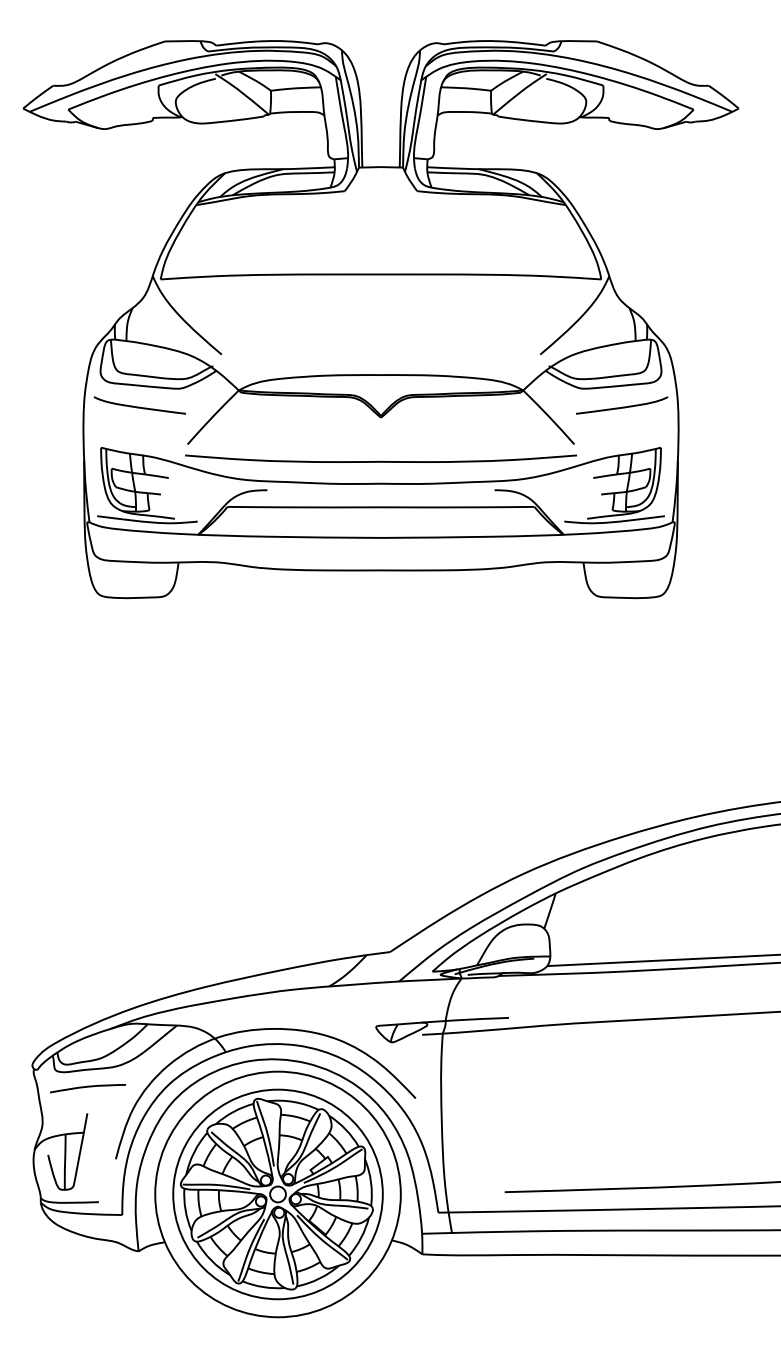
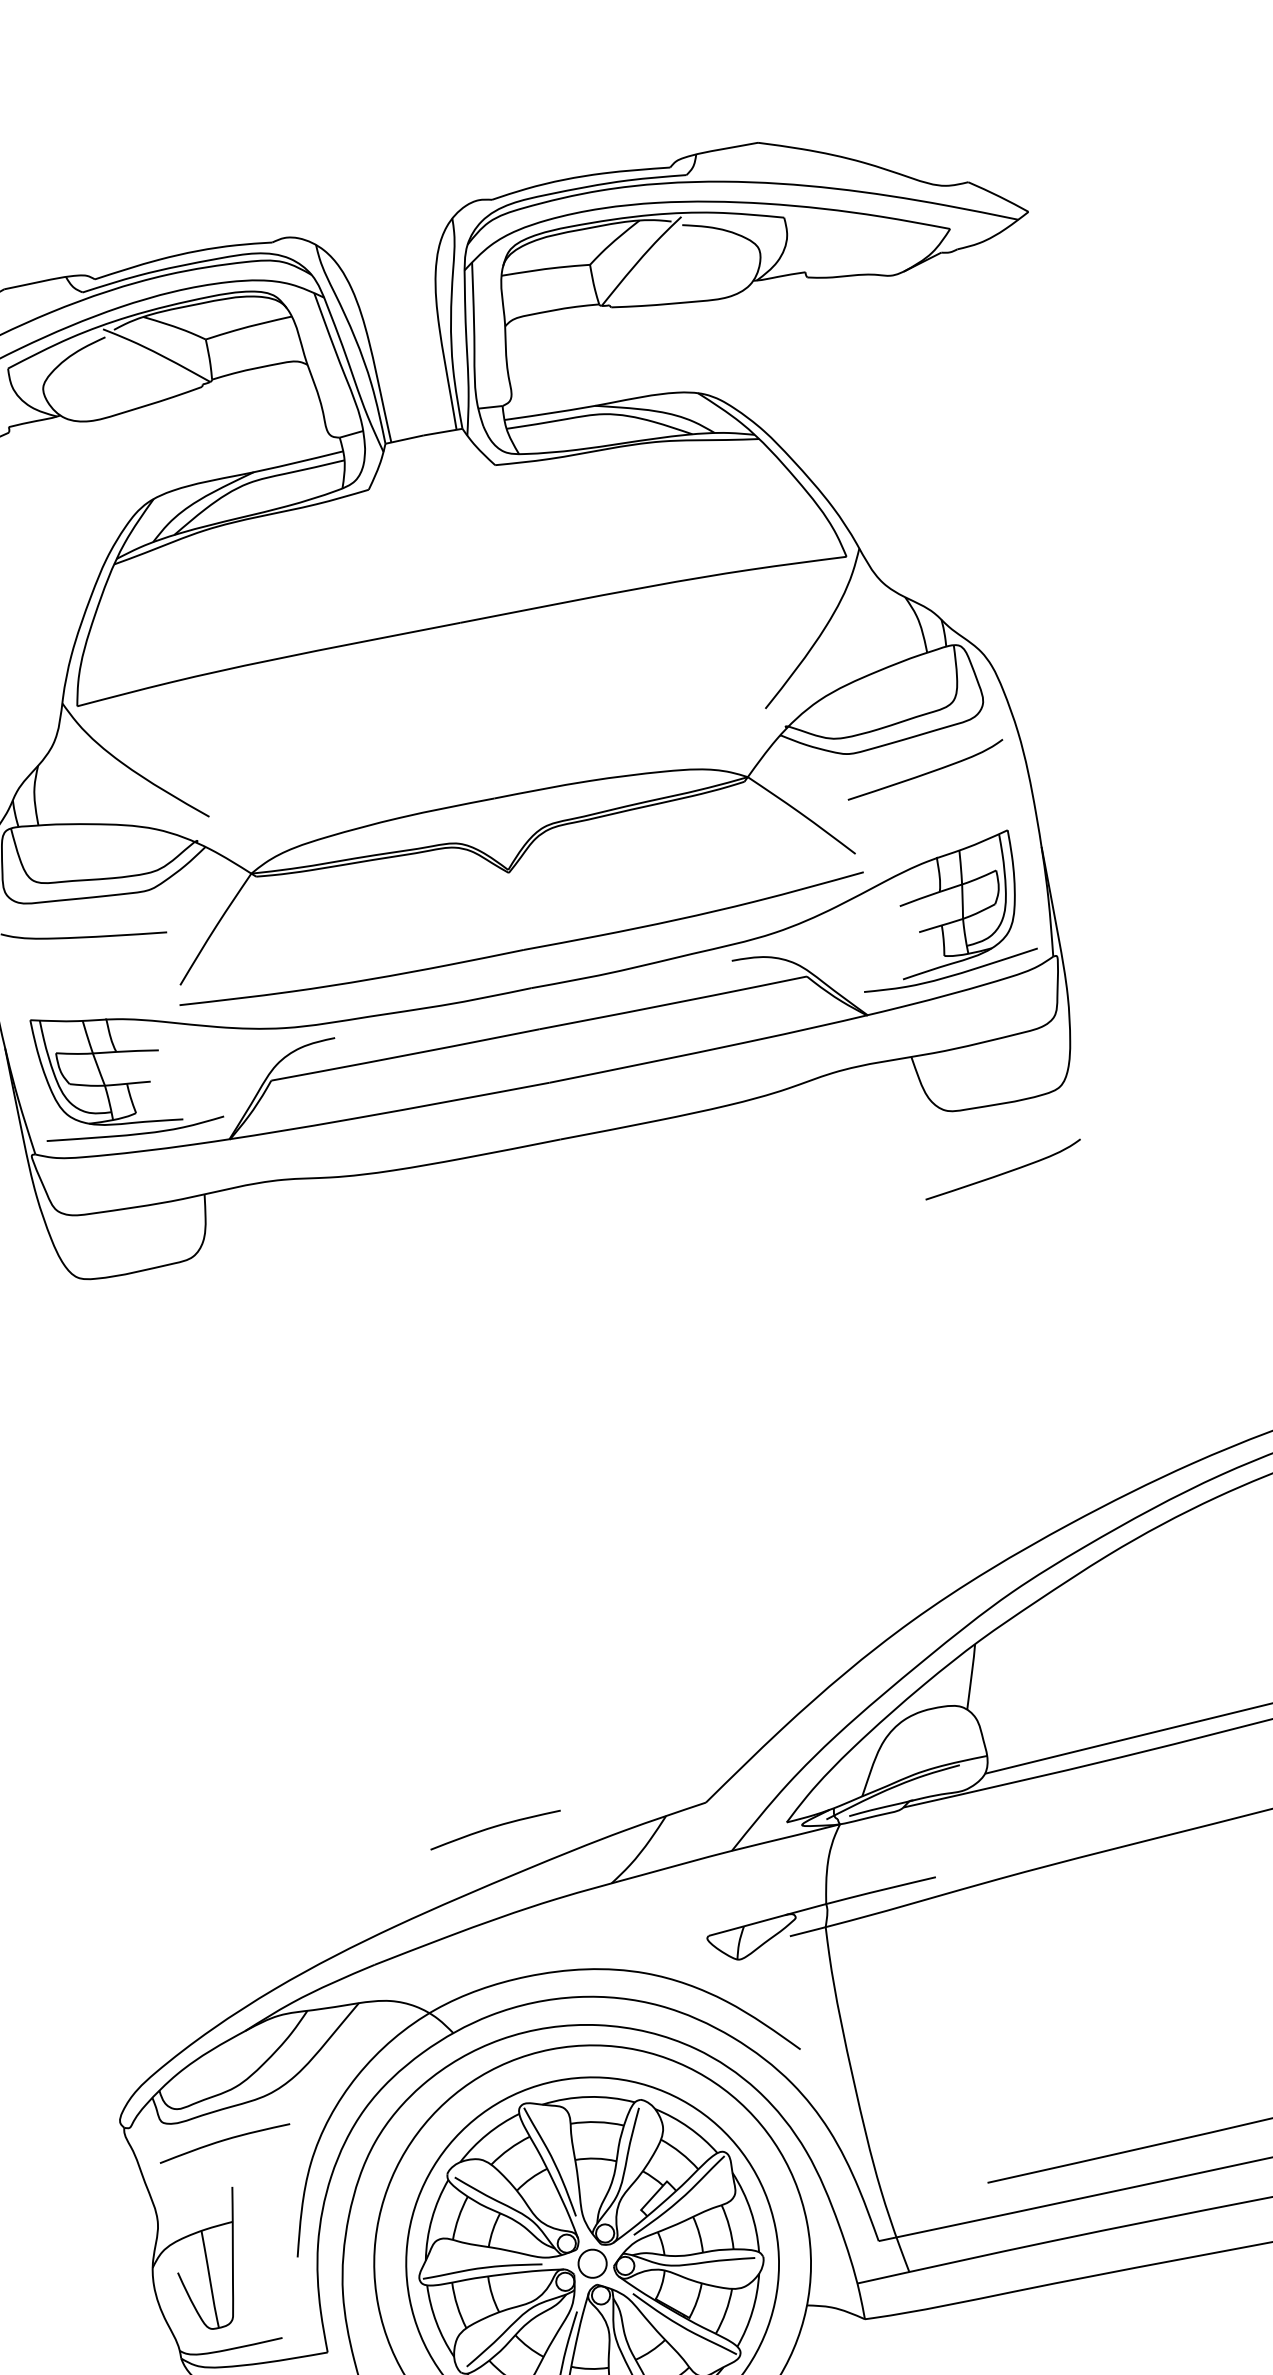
curve: (622, 635) -> (1004, 1171), added
curve: (270, 943) -> (494, 1828), added

